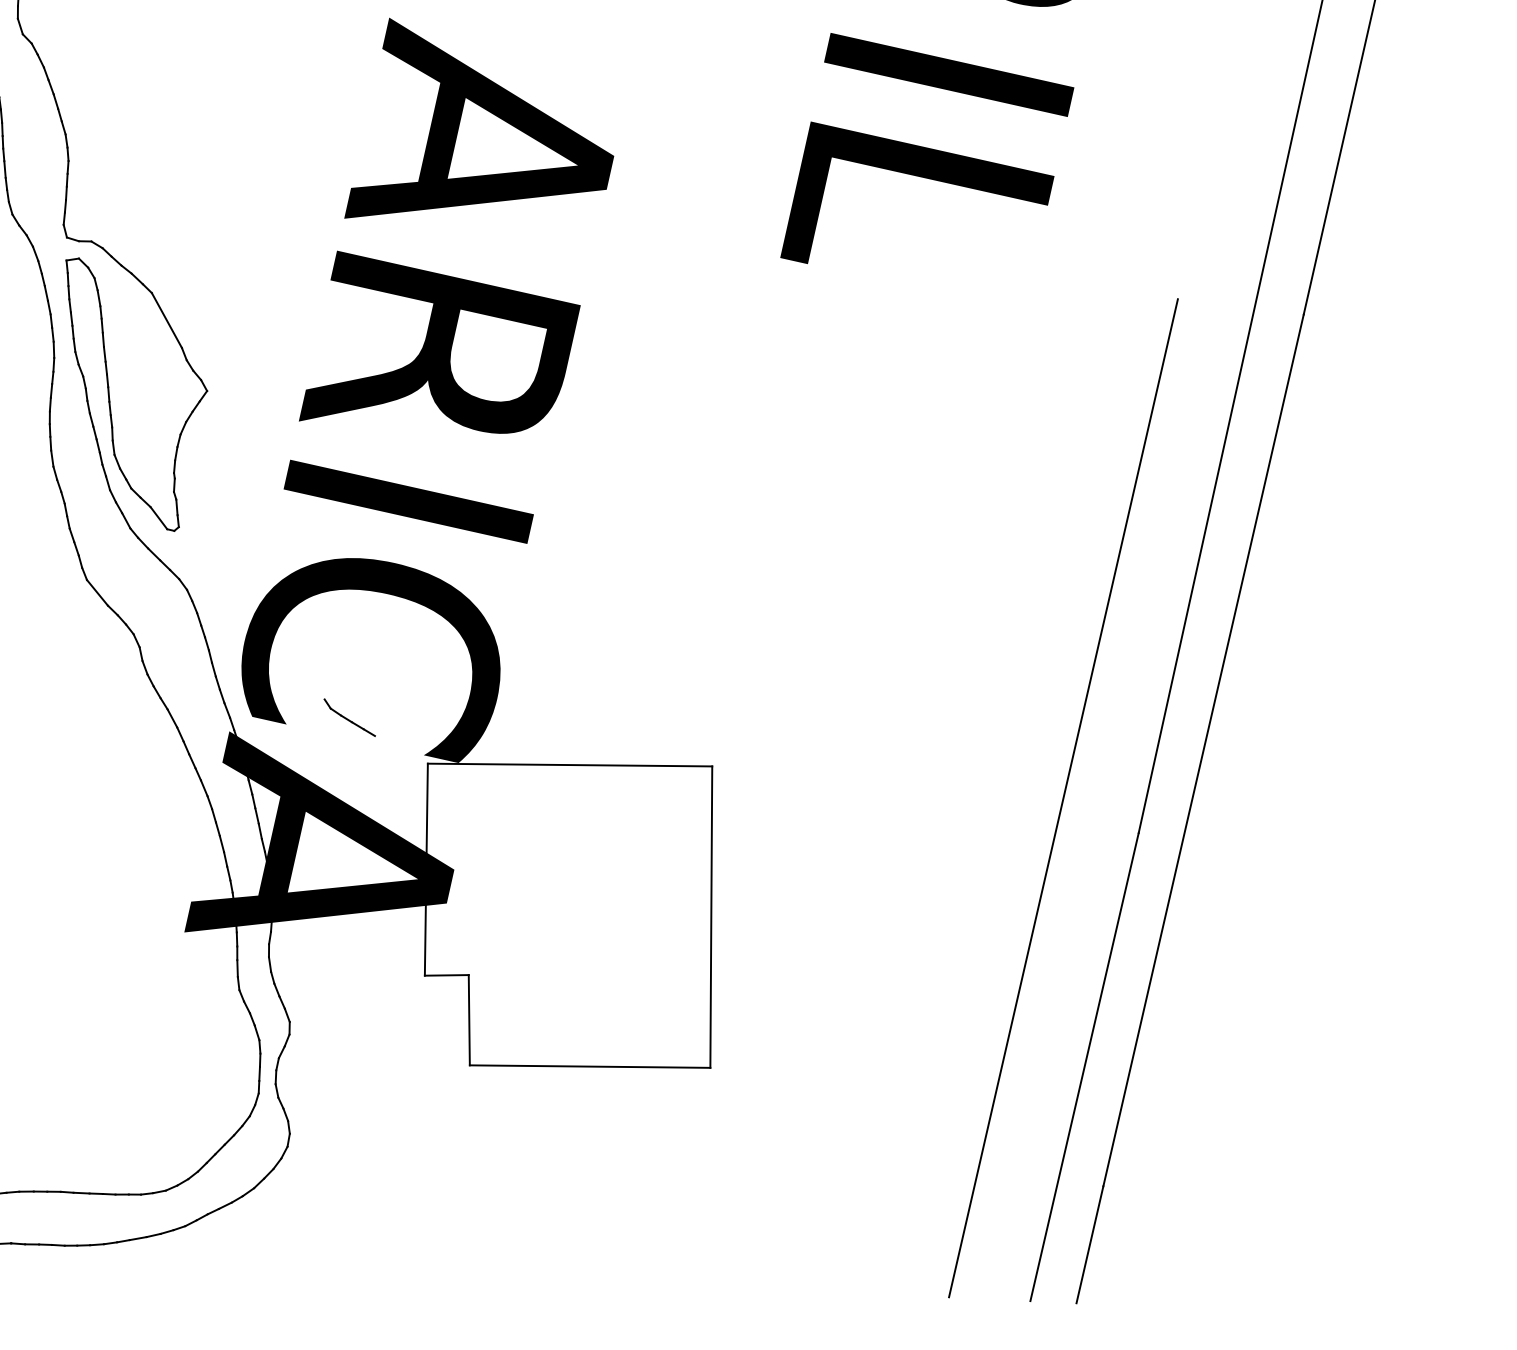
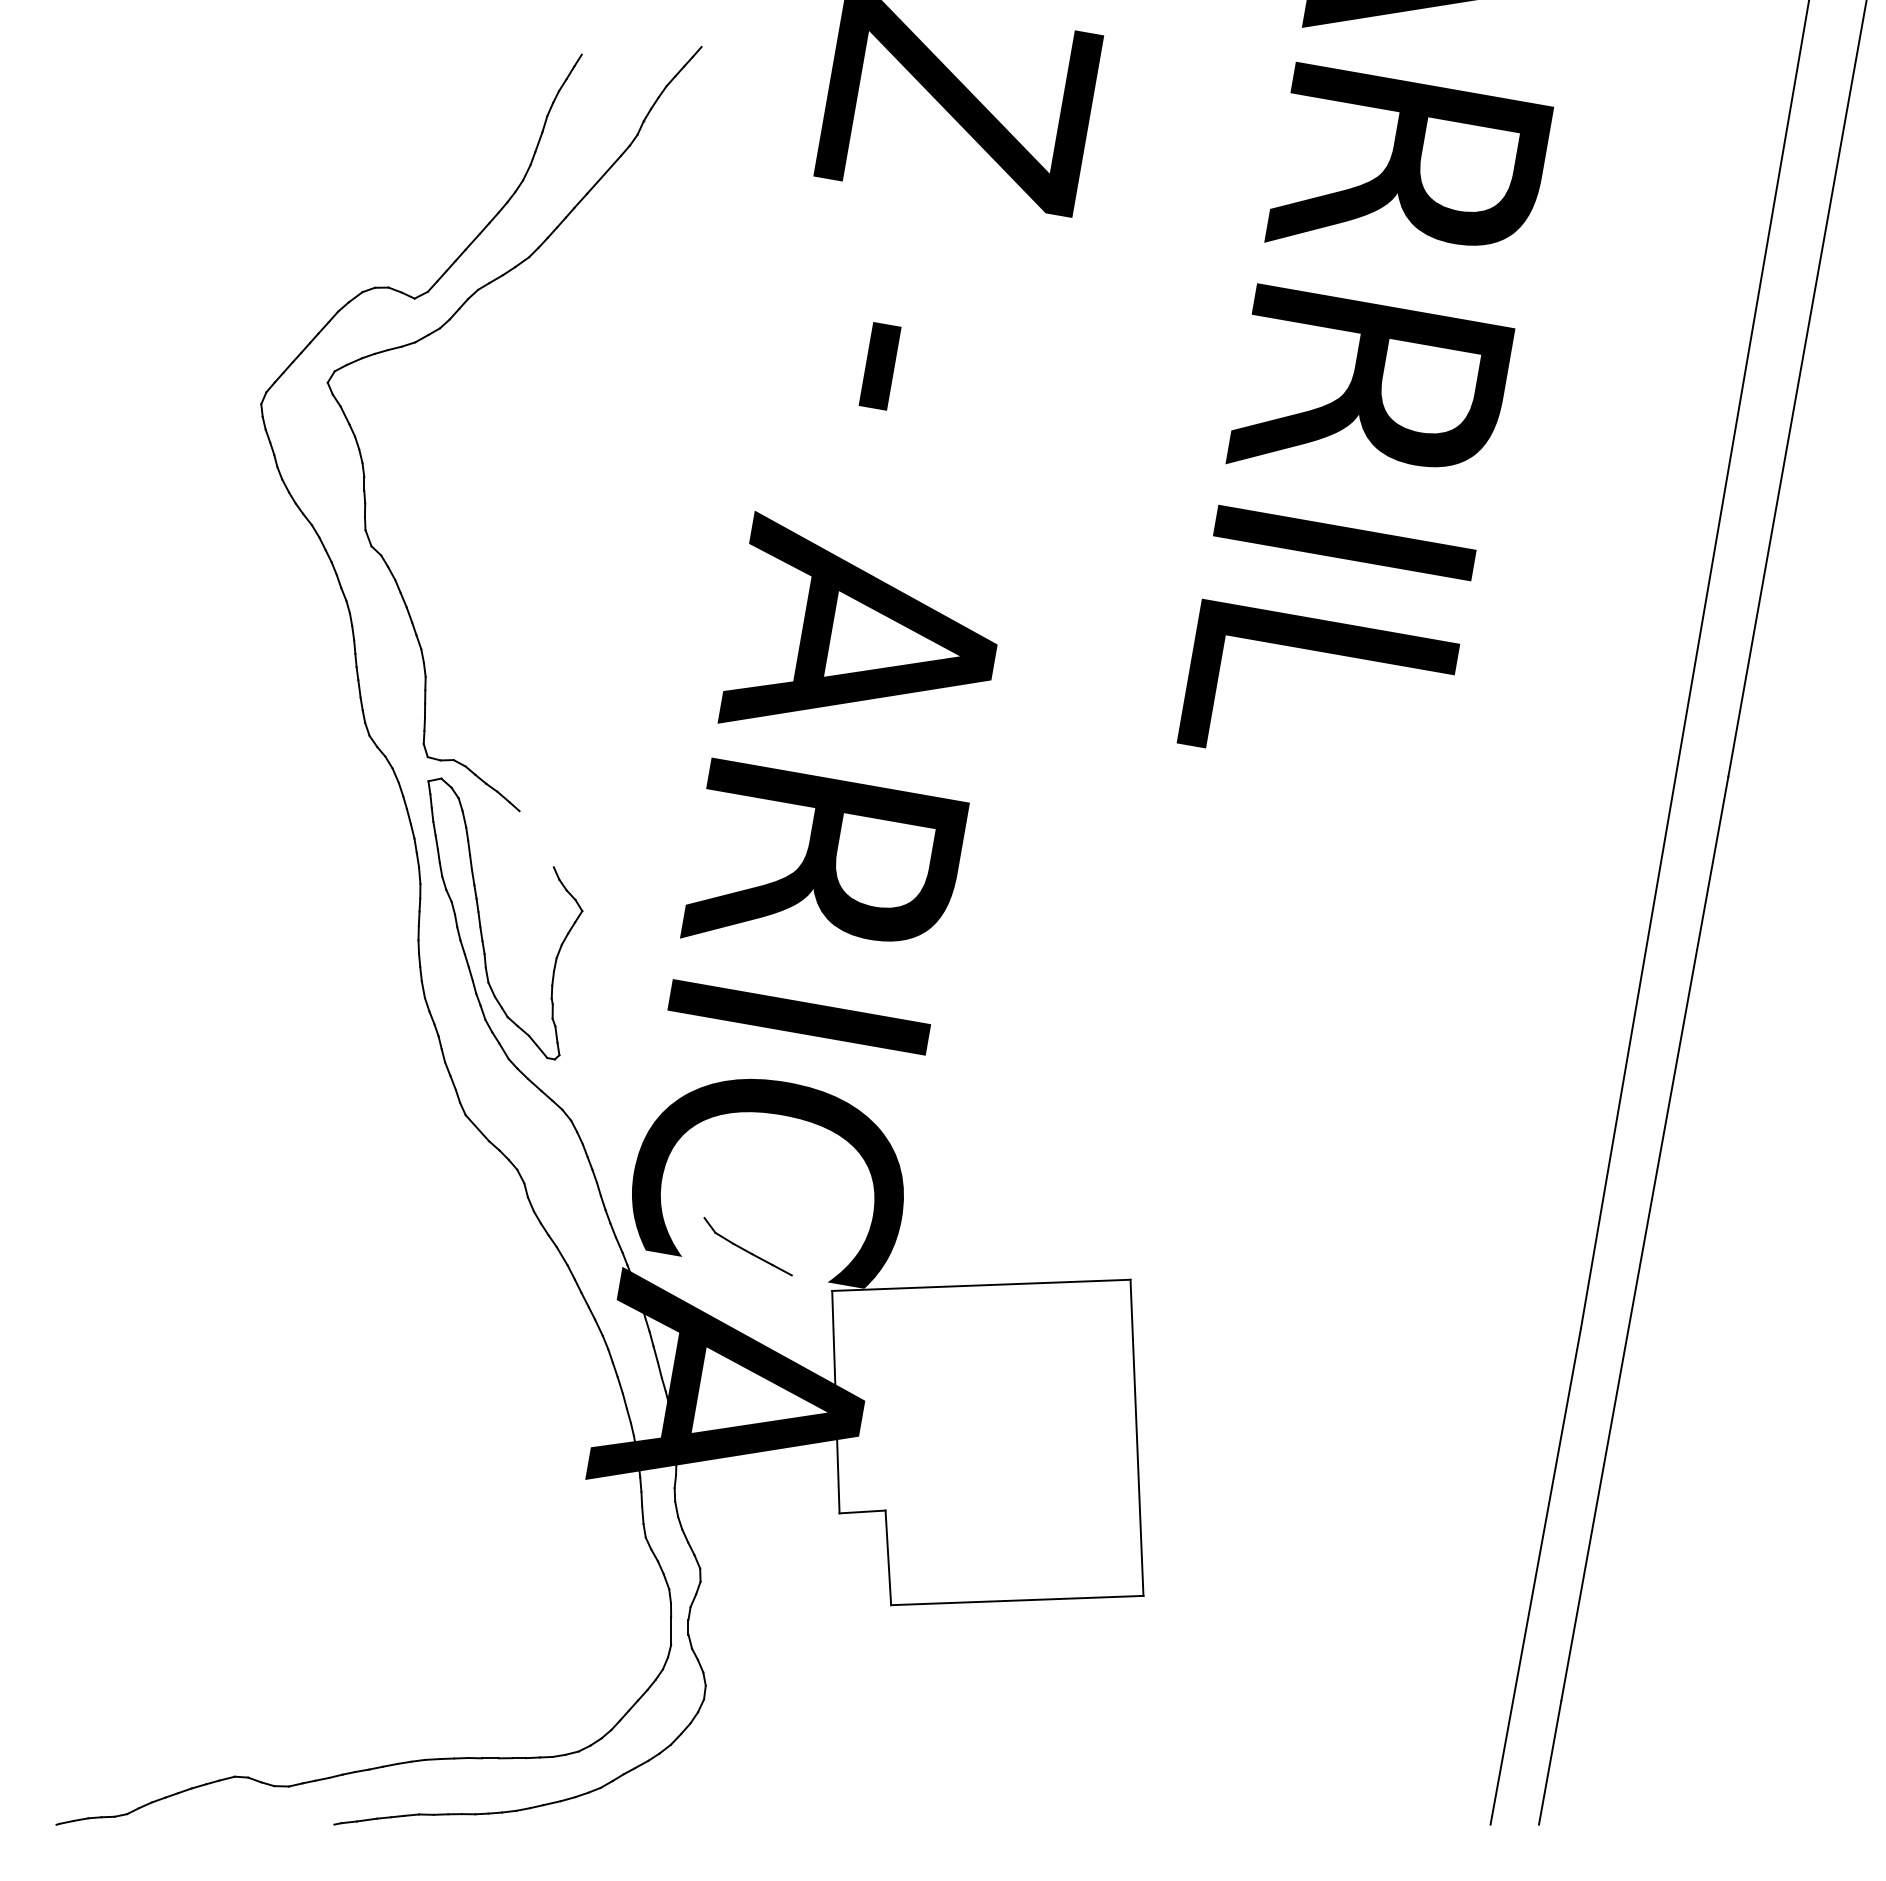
line: (166, 320) -> (536, 839), removed
part: (349, 717) -> (747, 1246), size x1.6
line: (1063, 798) -> (1500, 1295), removed

